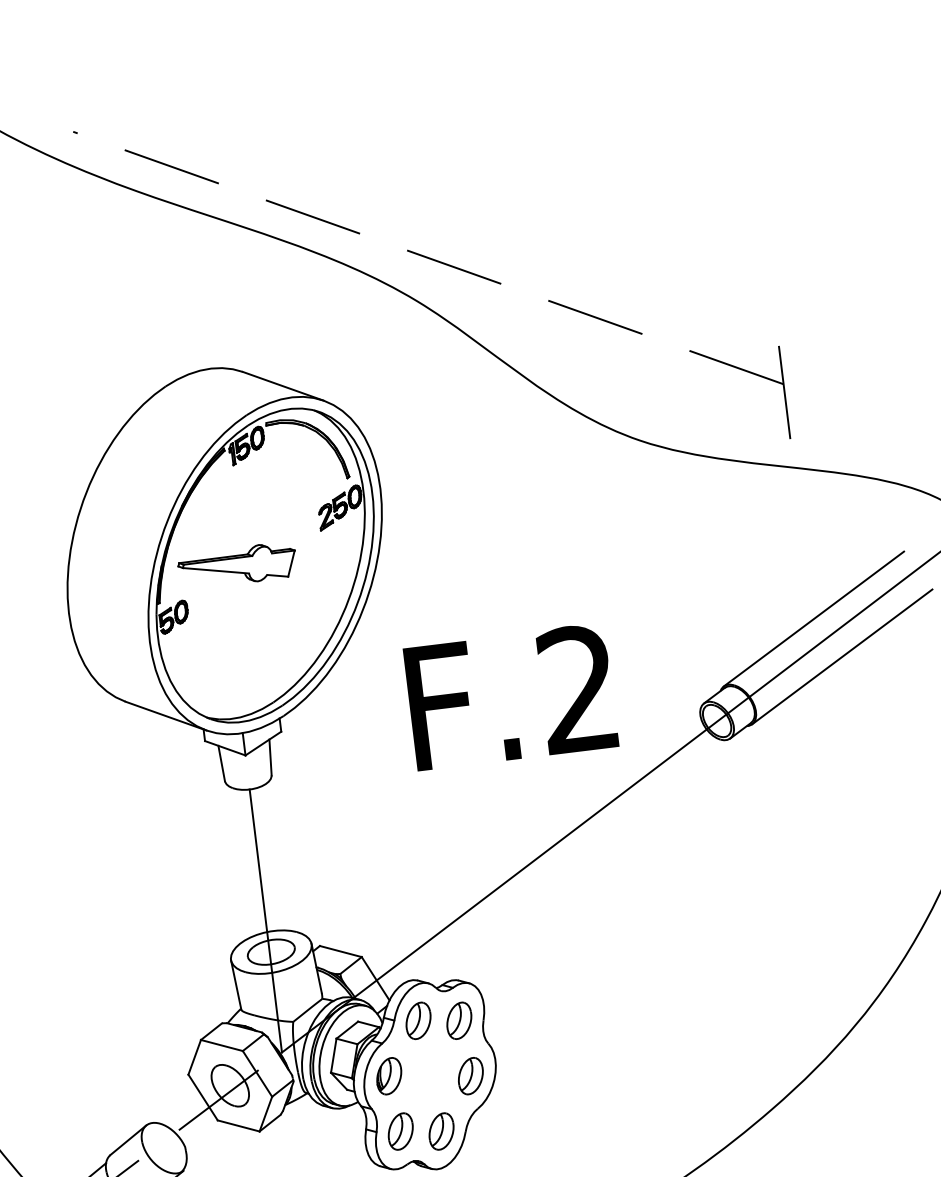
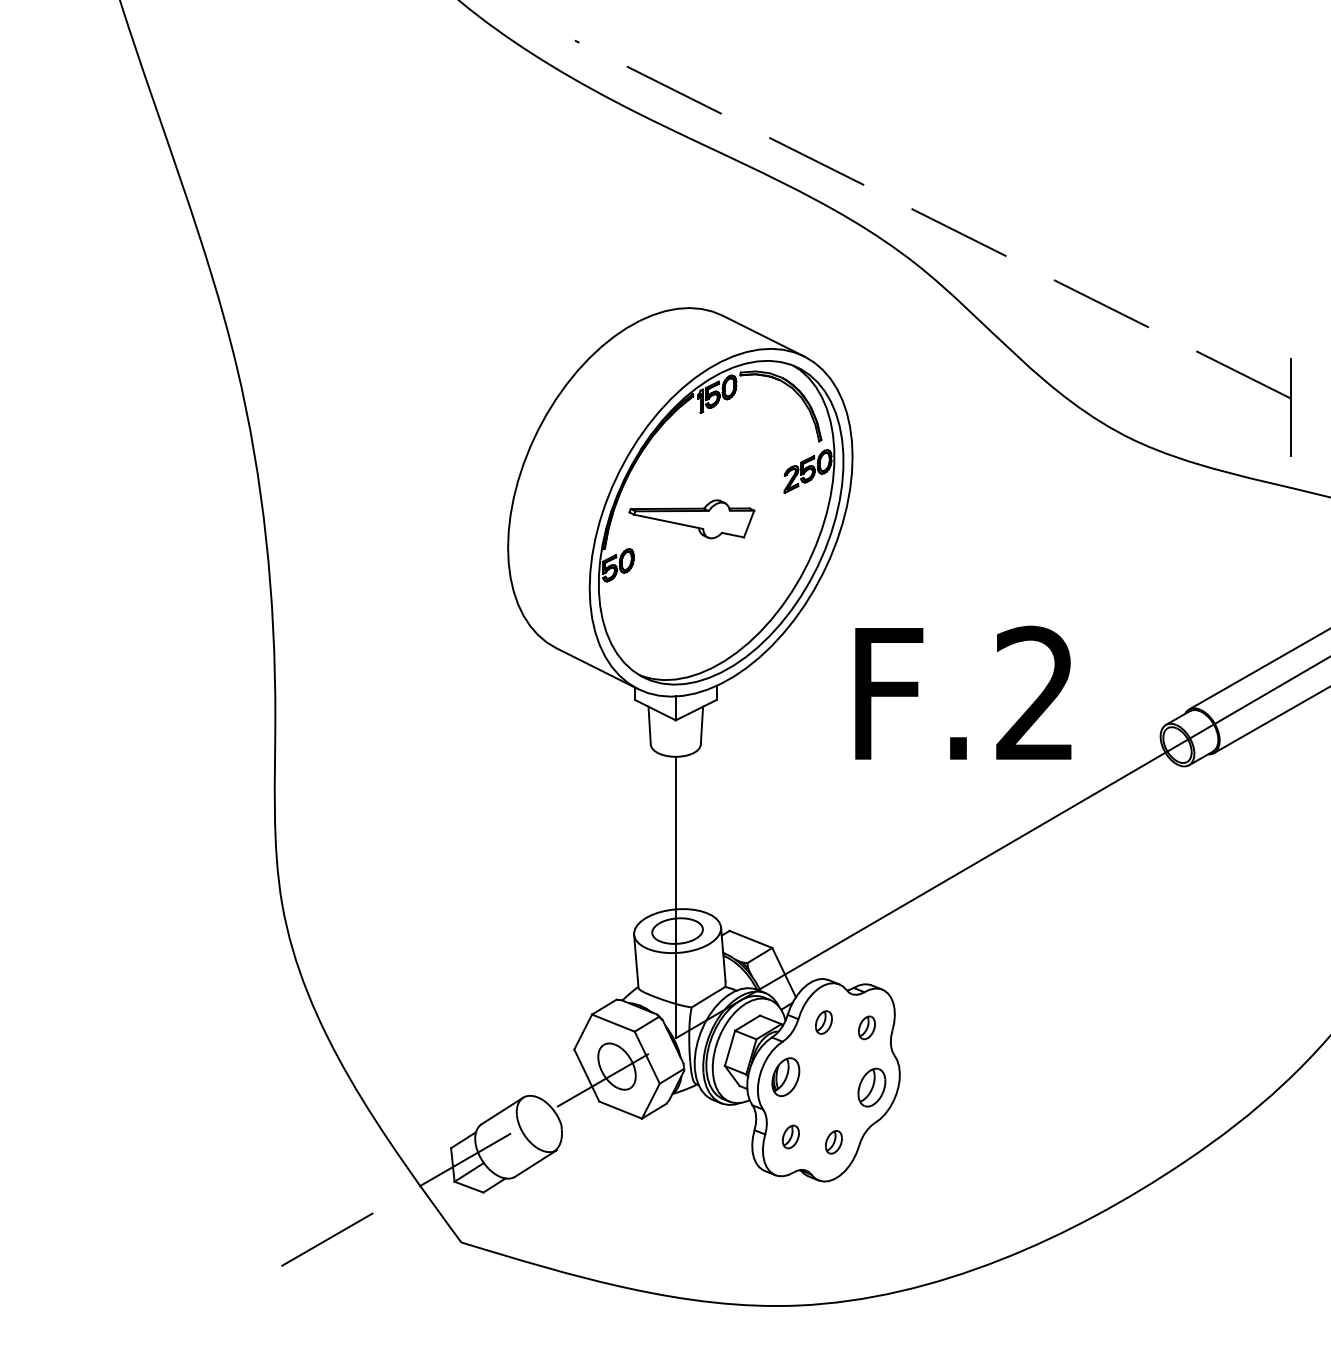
part: (418, 1020) -> (823, 1022), size x0.6
part: (458, 1020) -> (866, 1027), size x0.6
part: (400, 1131) -> (790, 1136), size x0.6
part: (441, 1131) -> (833, 1142), size x0.6

